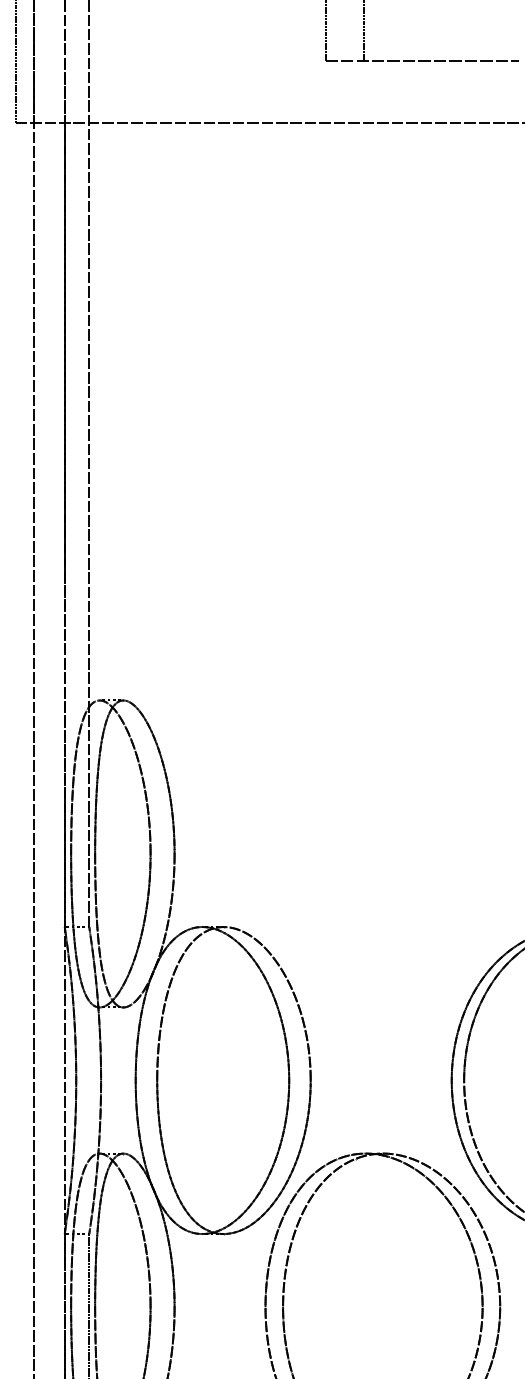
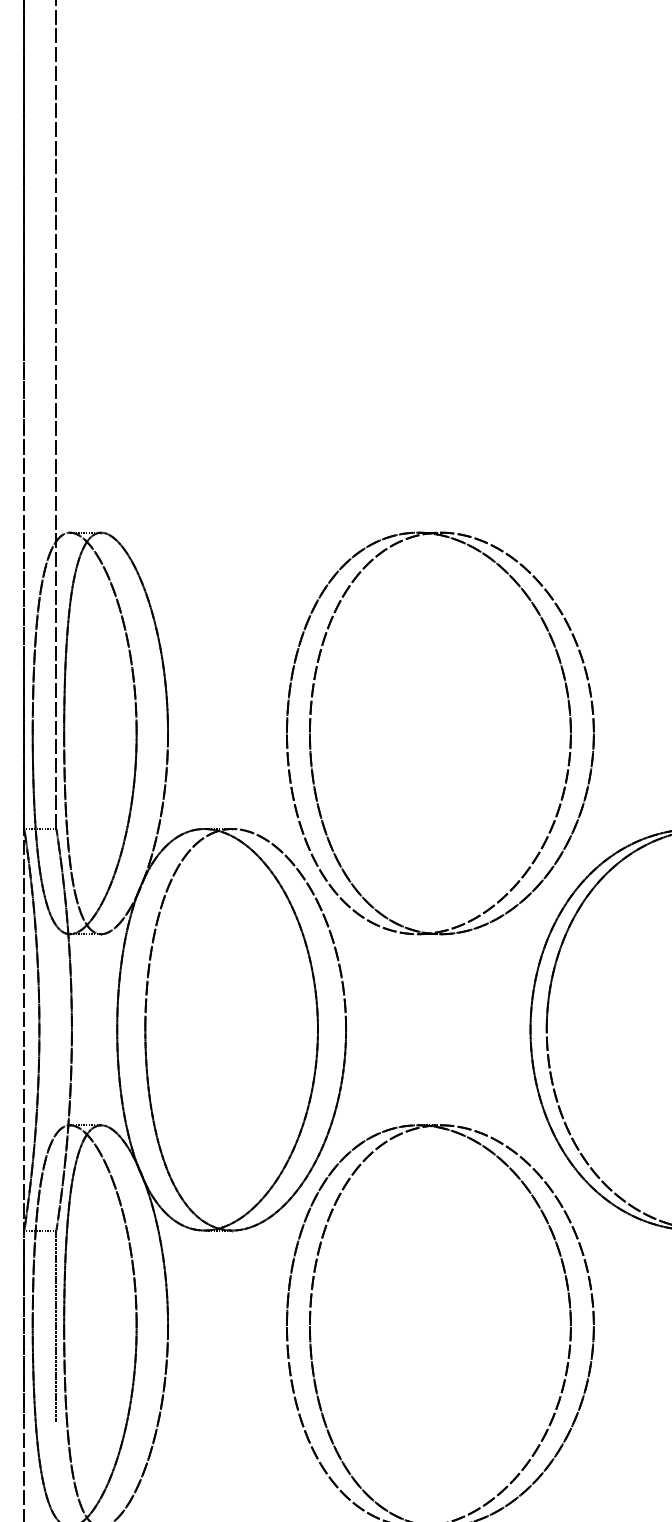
part: (284, 851) -> (311, 730), added

